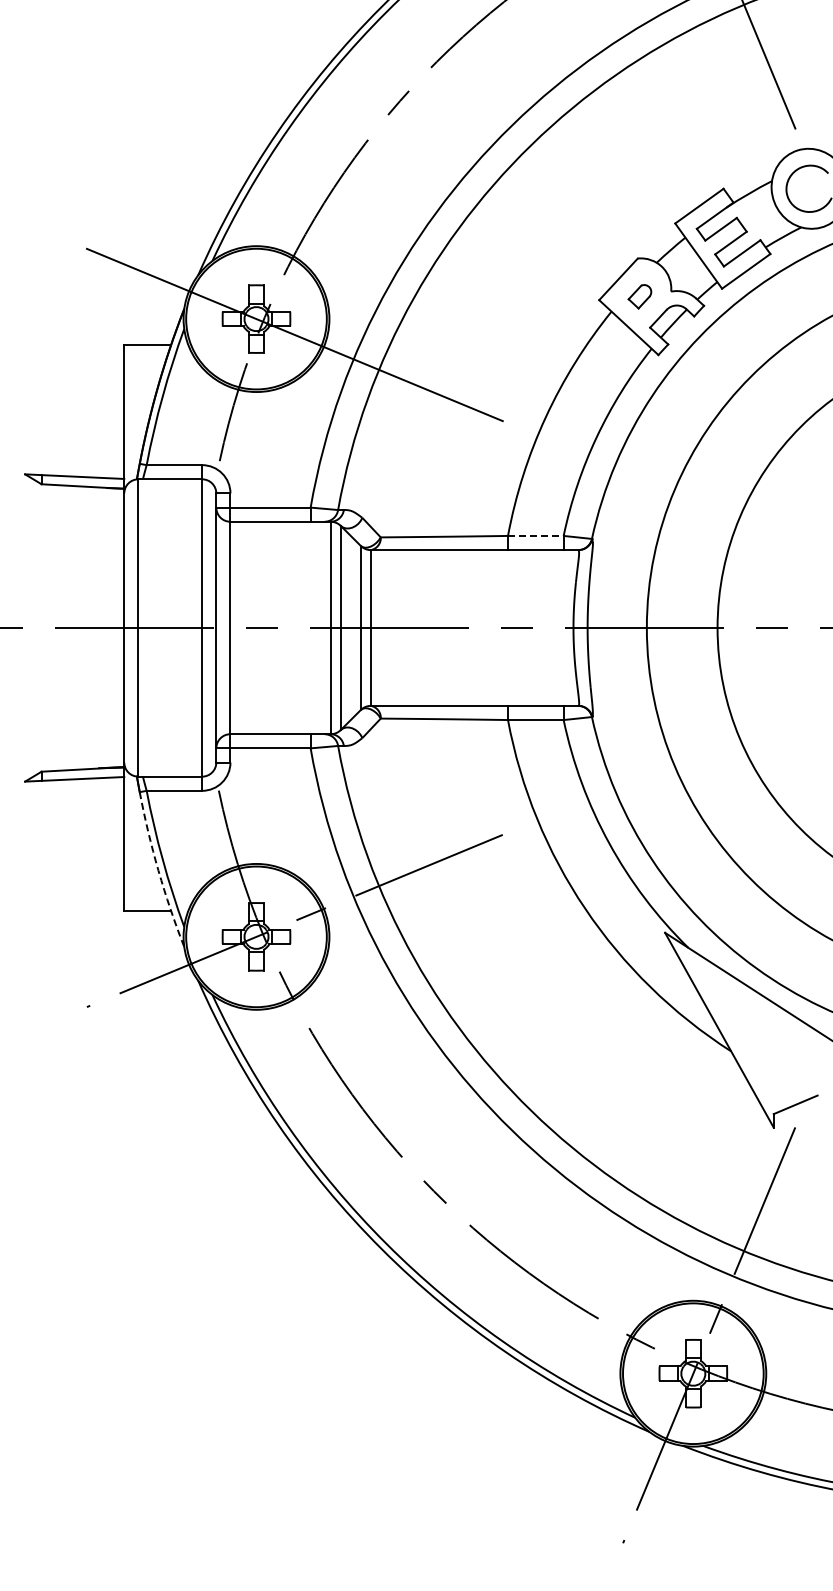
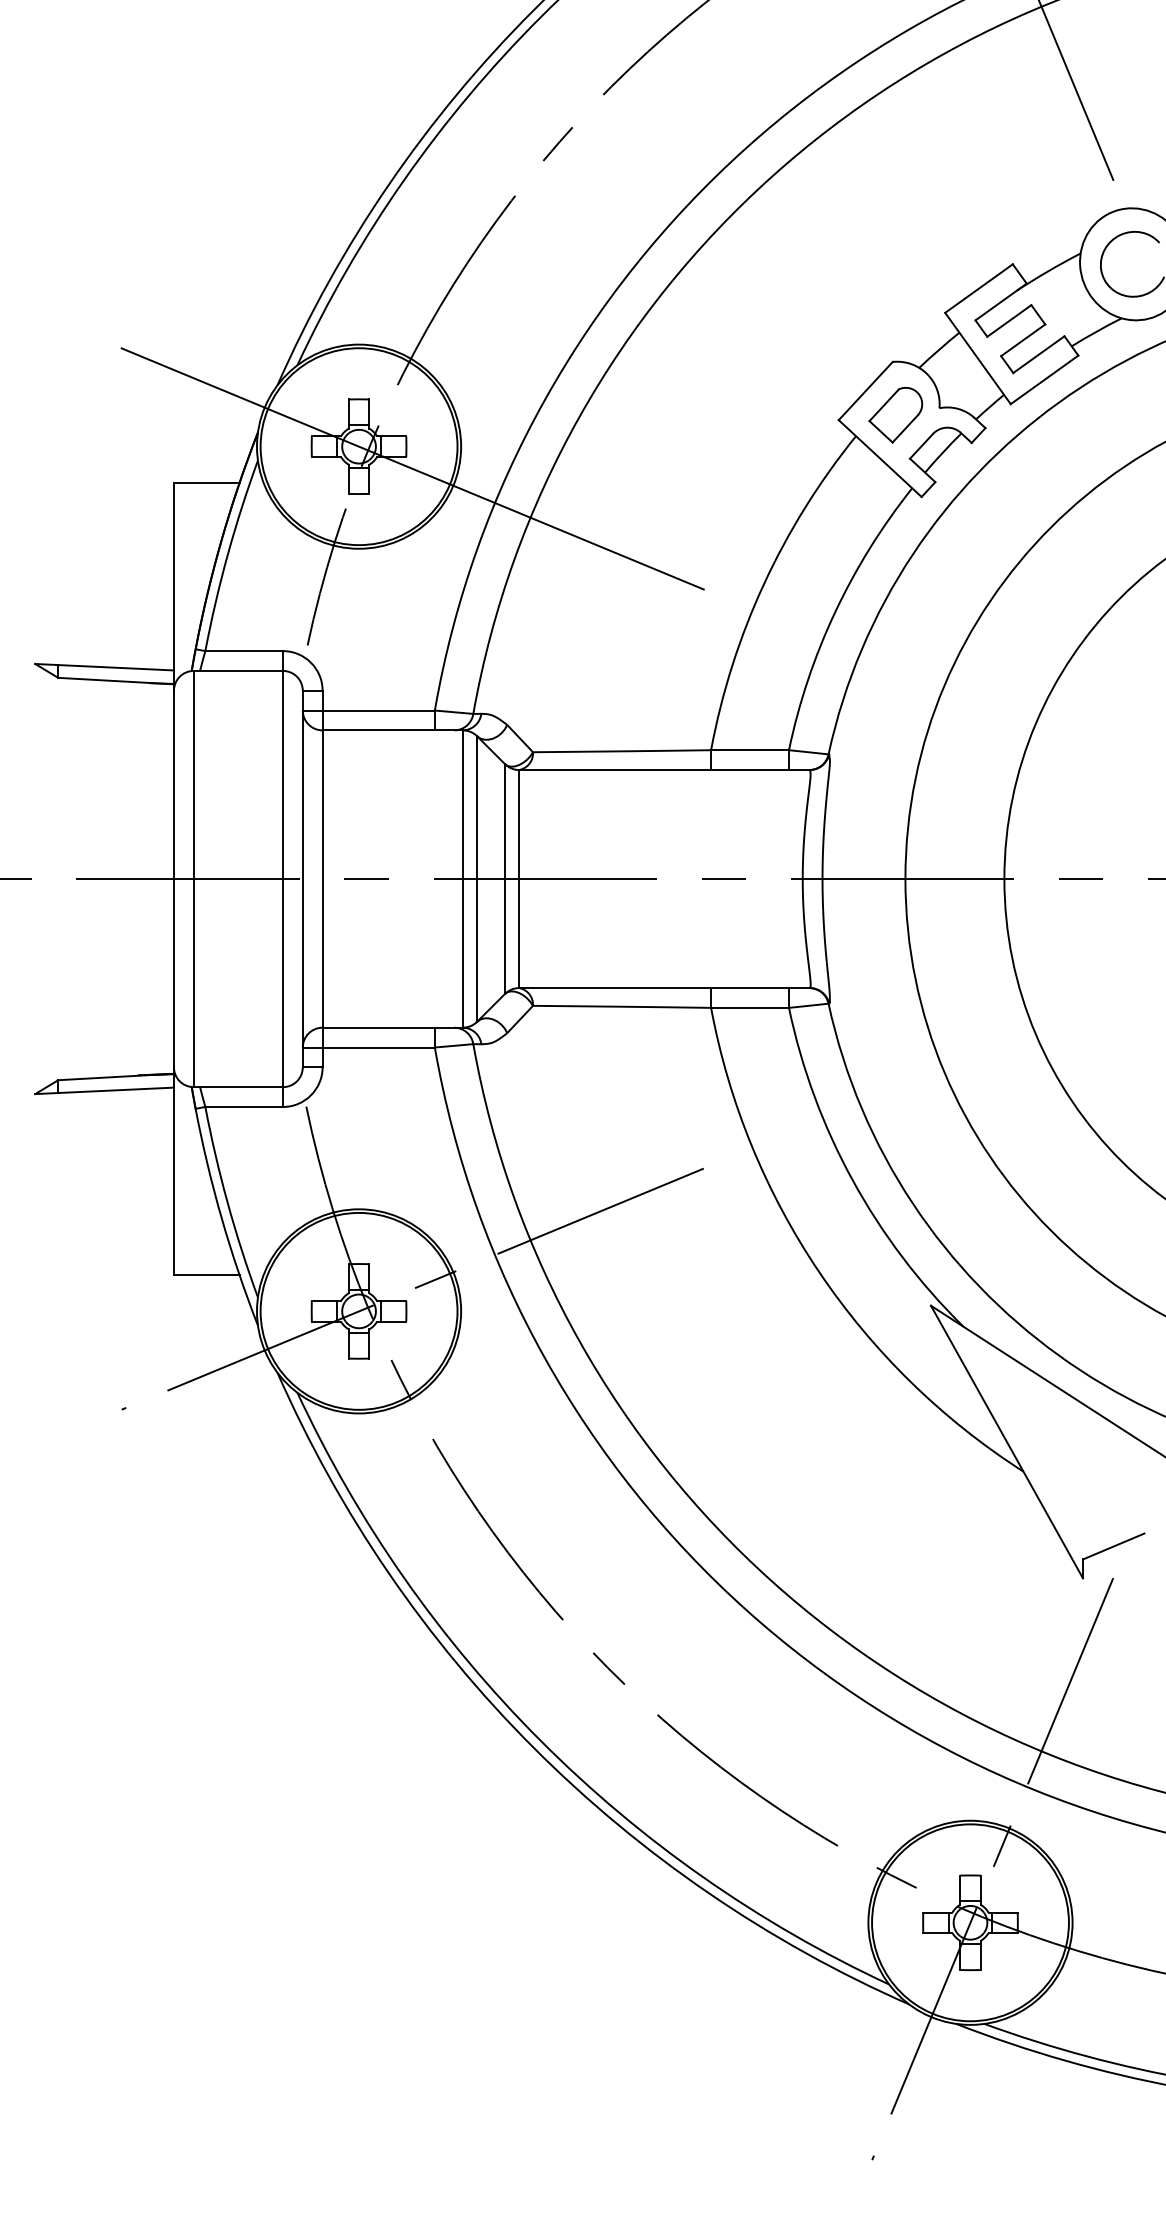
part: (639, 296) -> (895, 415), size x1.67
line: (535, 535) -> (749, 749), dashed -> solid
arc: (158, 870) -> (221, 1218), dashed -> solid

